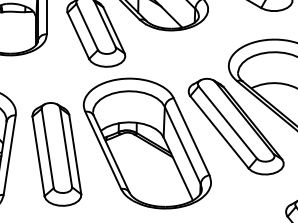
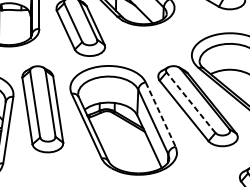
line: (227, 122) -> (190, 102), solid -> dashed
line: (191, 137) -> (160, 115), solid -> dashed
part: (56, 154) -> (42, 109), moved

